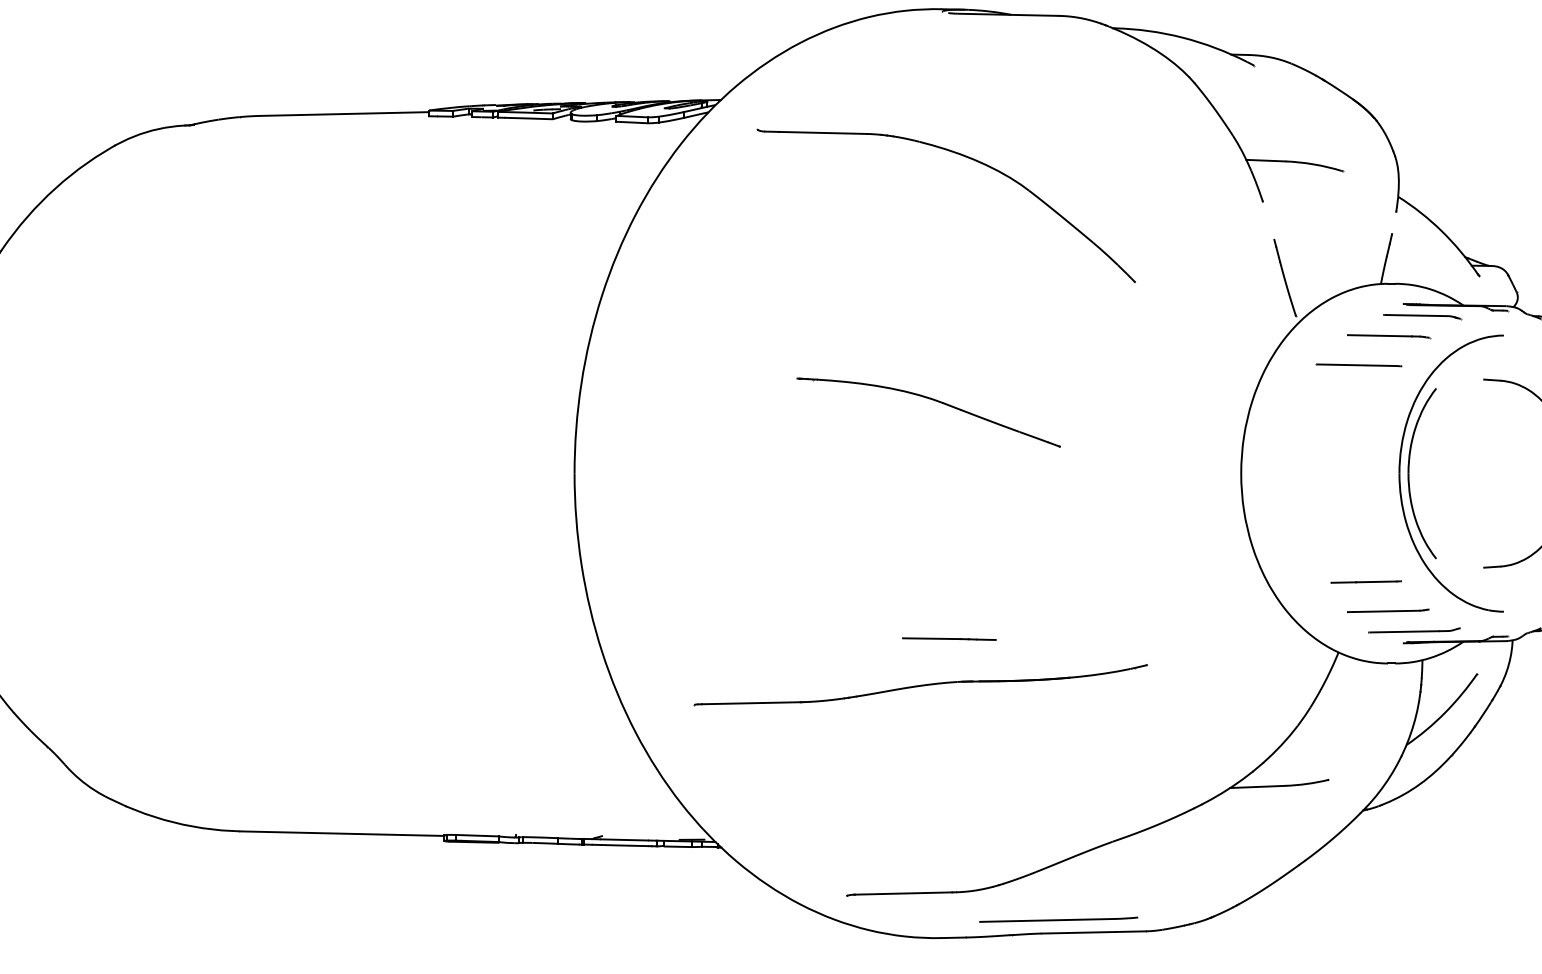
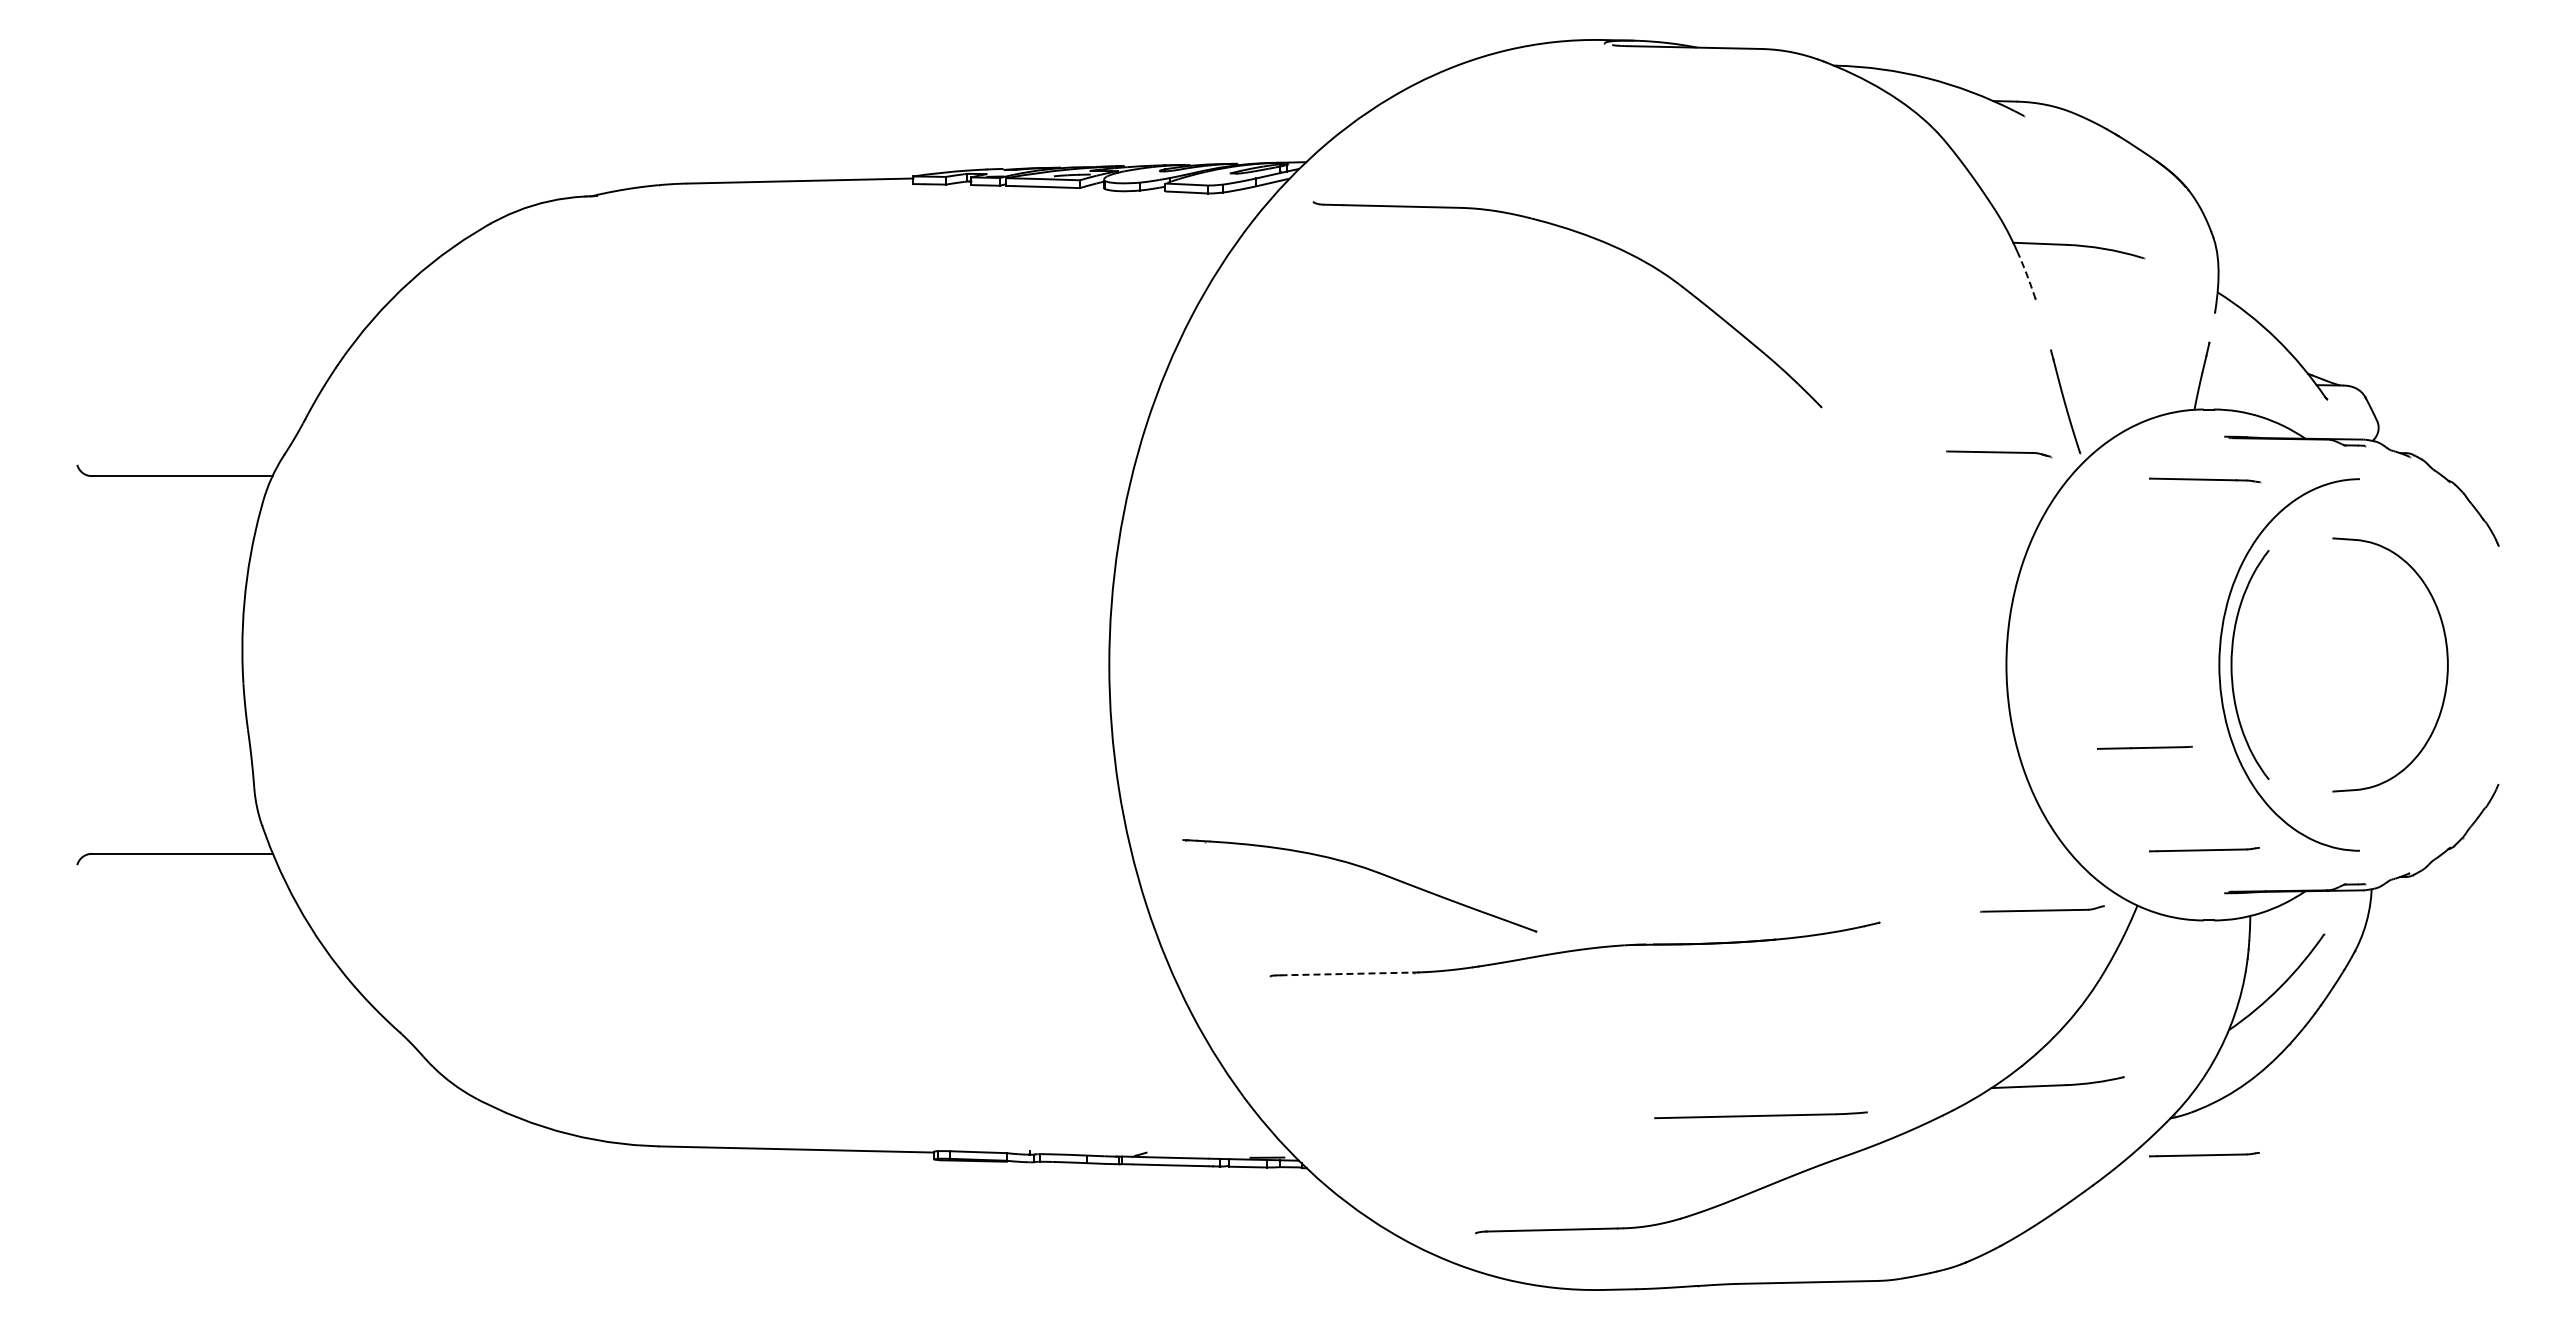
part: (964, 156) -> (1591, 238), moved
line: (1256, 185) -> (2027, 277), solid -> dashed
part: (1422, 317) -> (1999, 454), moved
line: (1359, 365) -> (2165, 519), removed
part: (932, 400) -> (1365, 869), moved
line: (1366, 581) -> (2144, 747), moved
part: (1414, 630) -> (2042, 908), moved
line: (949, 638) -> (1613, 887), removed
line: (751, 702) -> (1347, 973), solid -> dashed
line: (1388, 837) -> (2204, 1154), added
part: (1058, 919) -> (1760, 1115), moved

